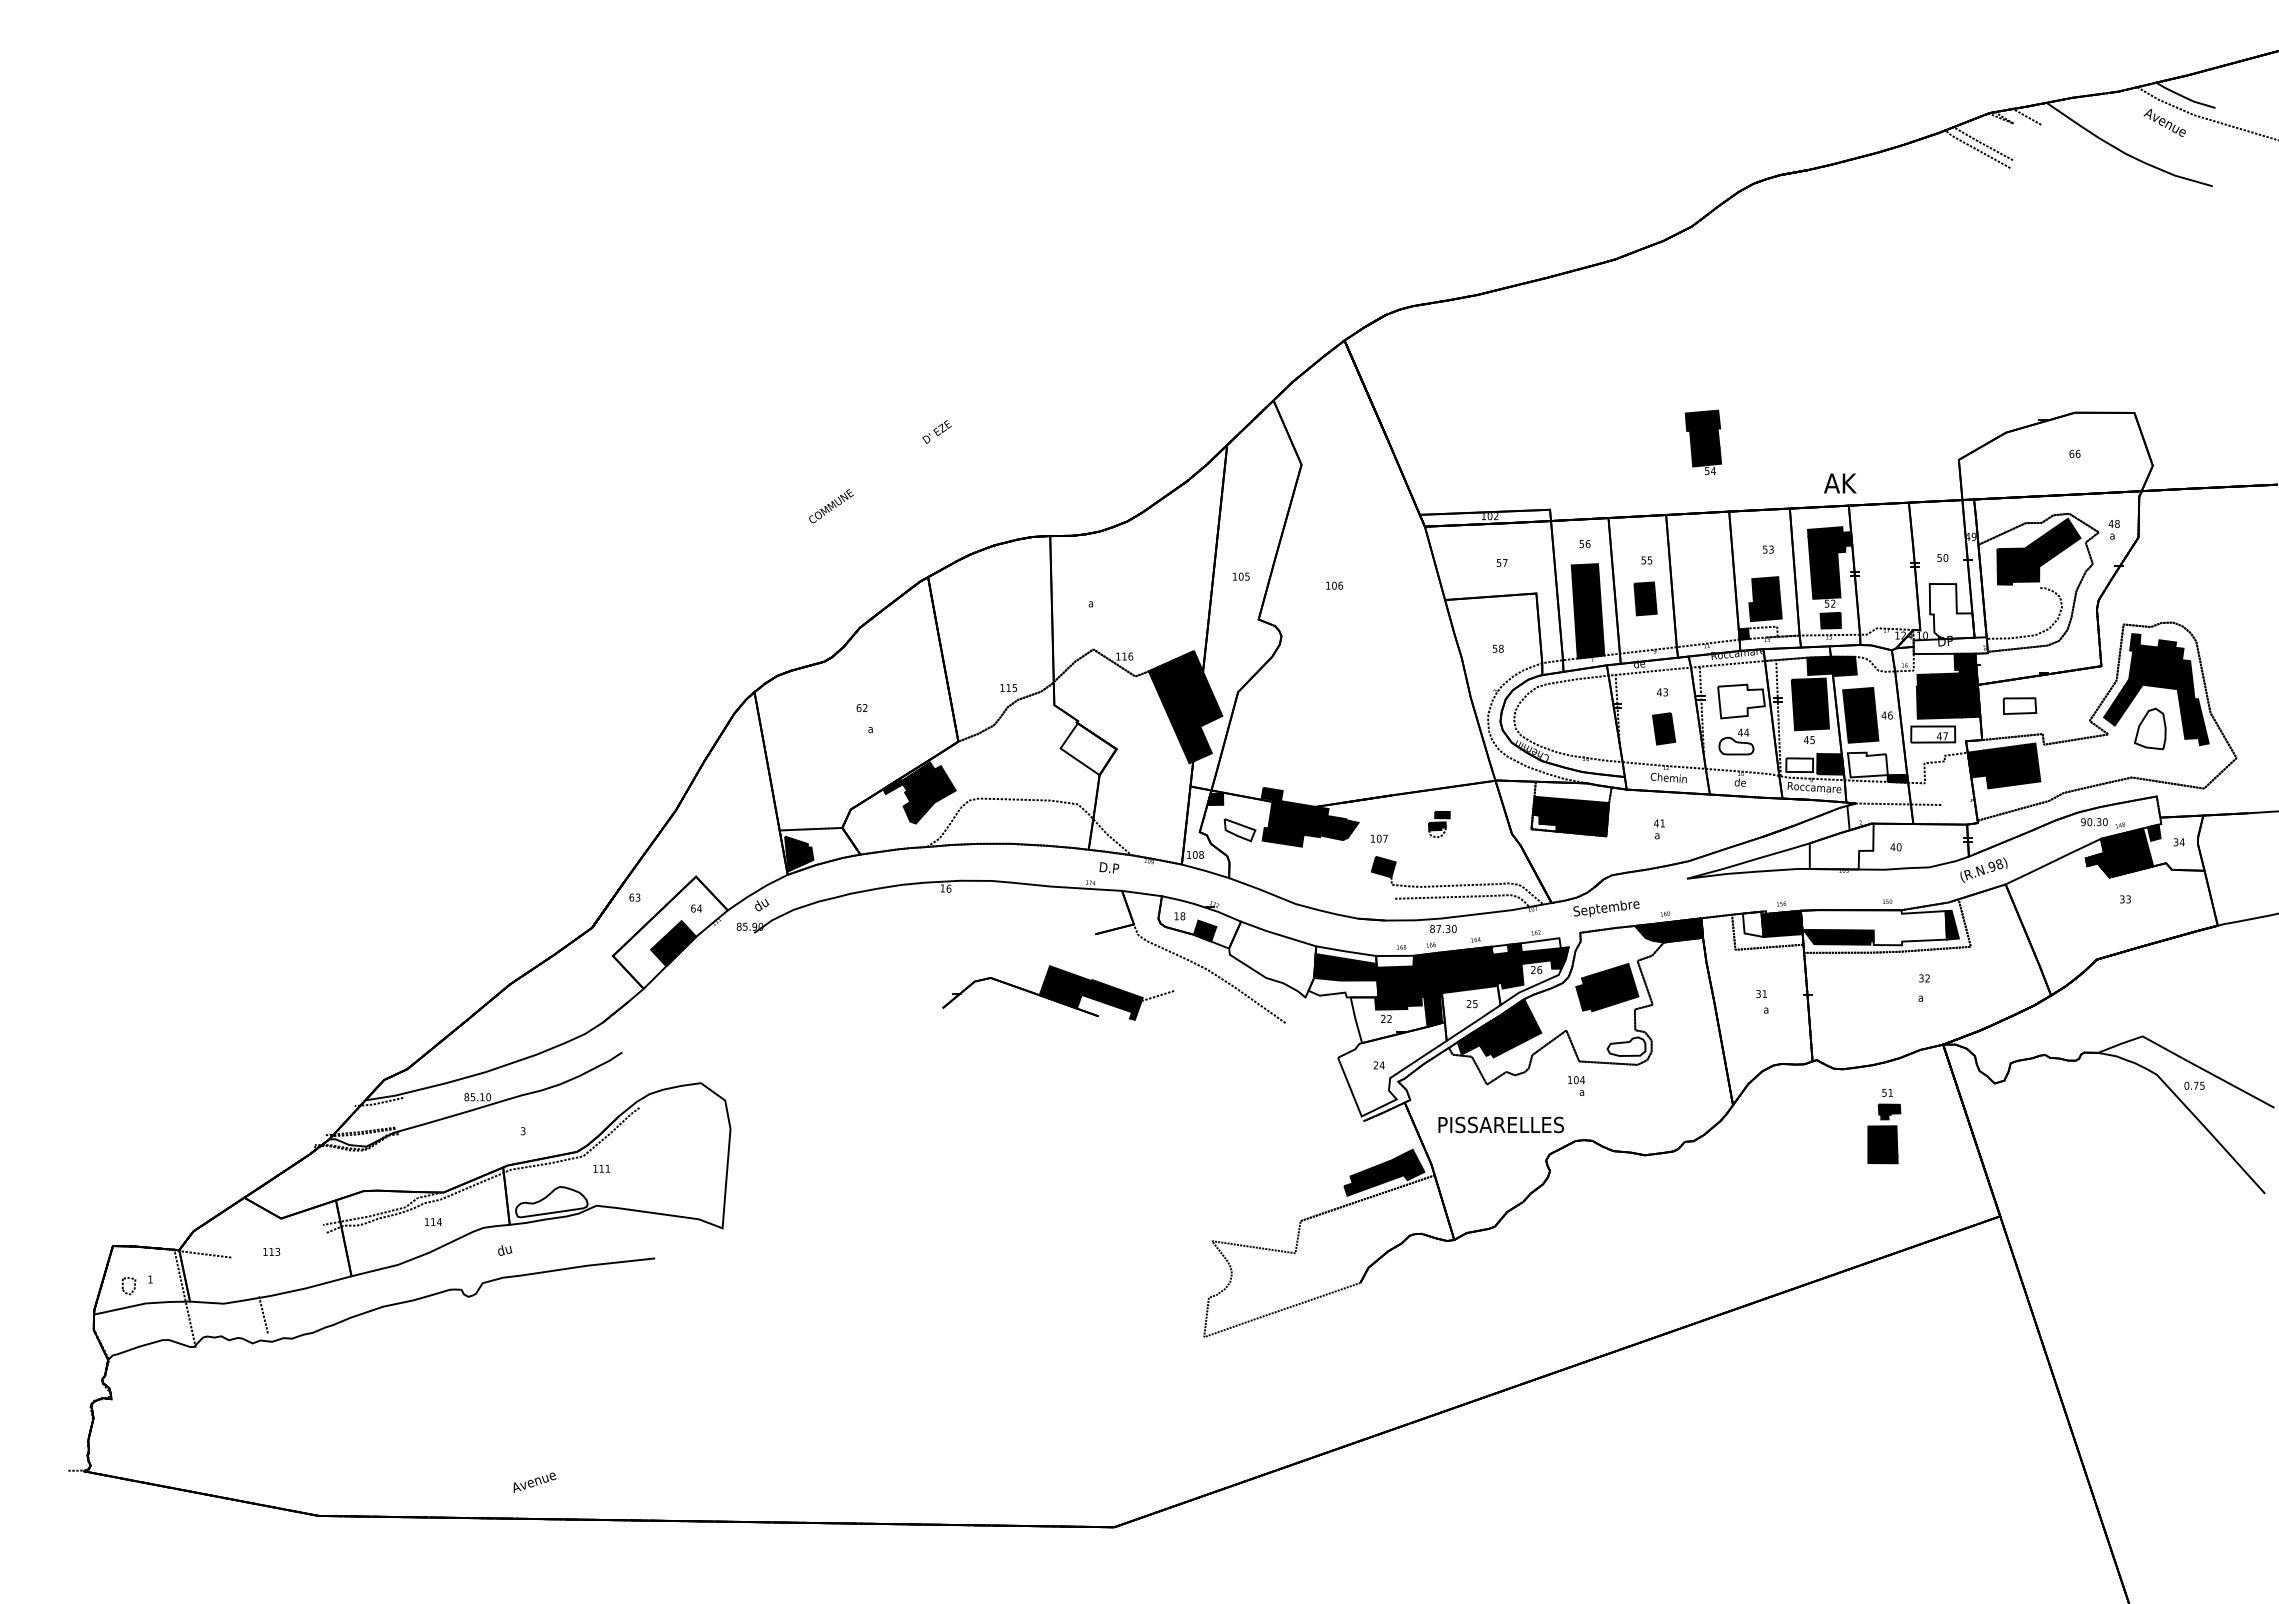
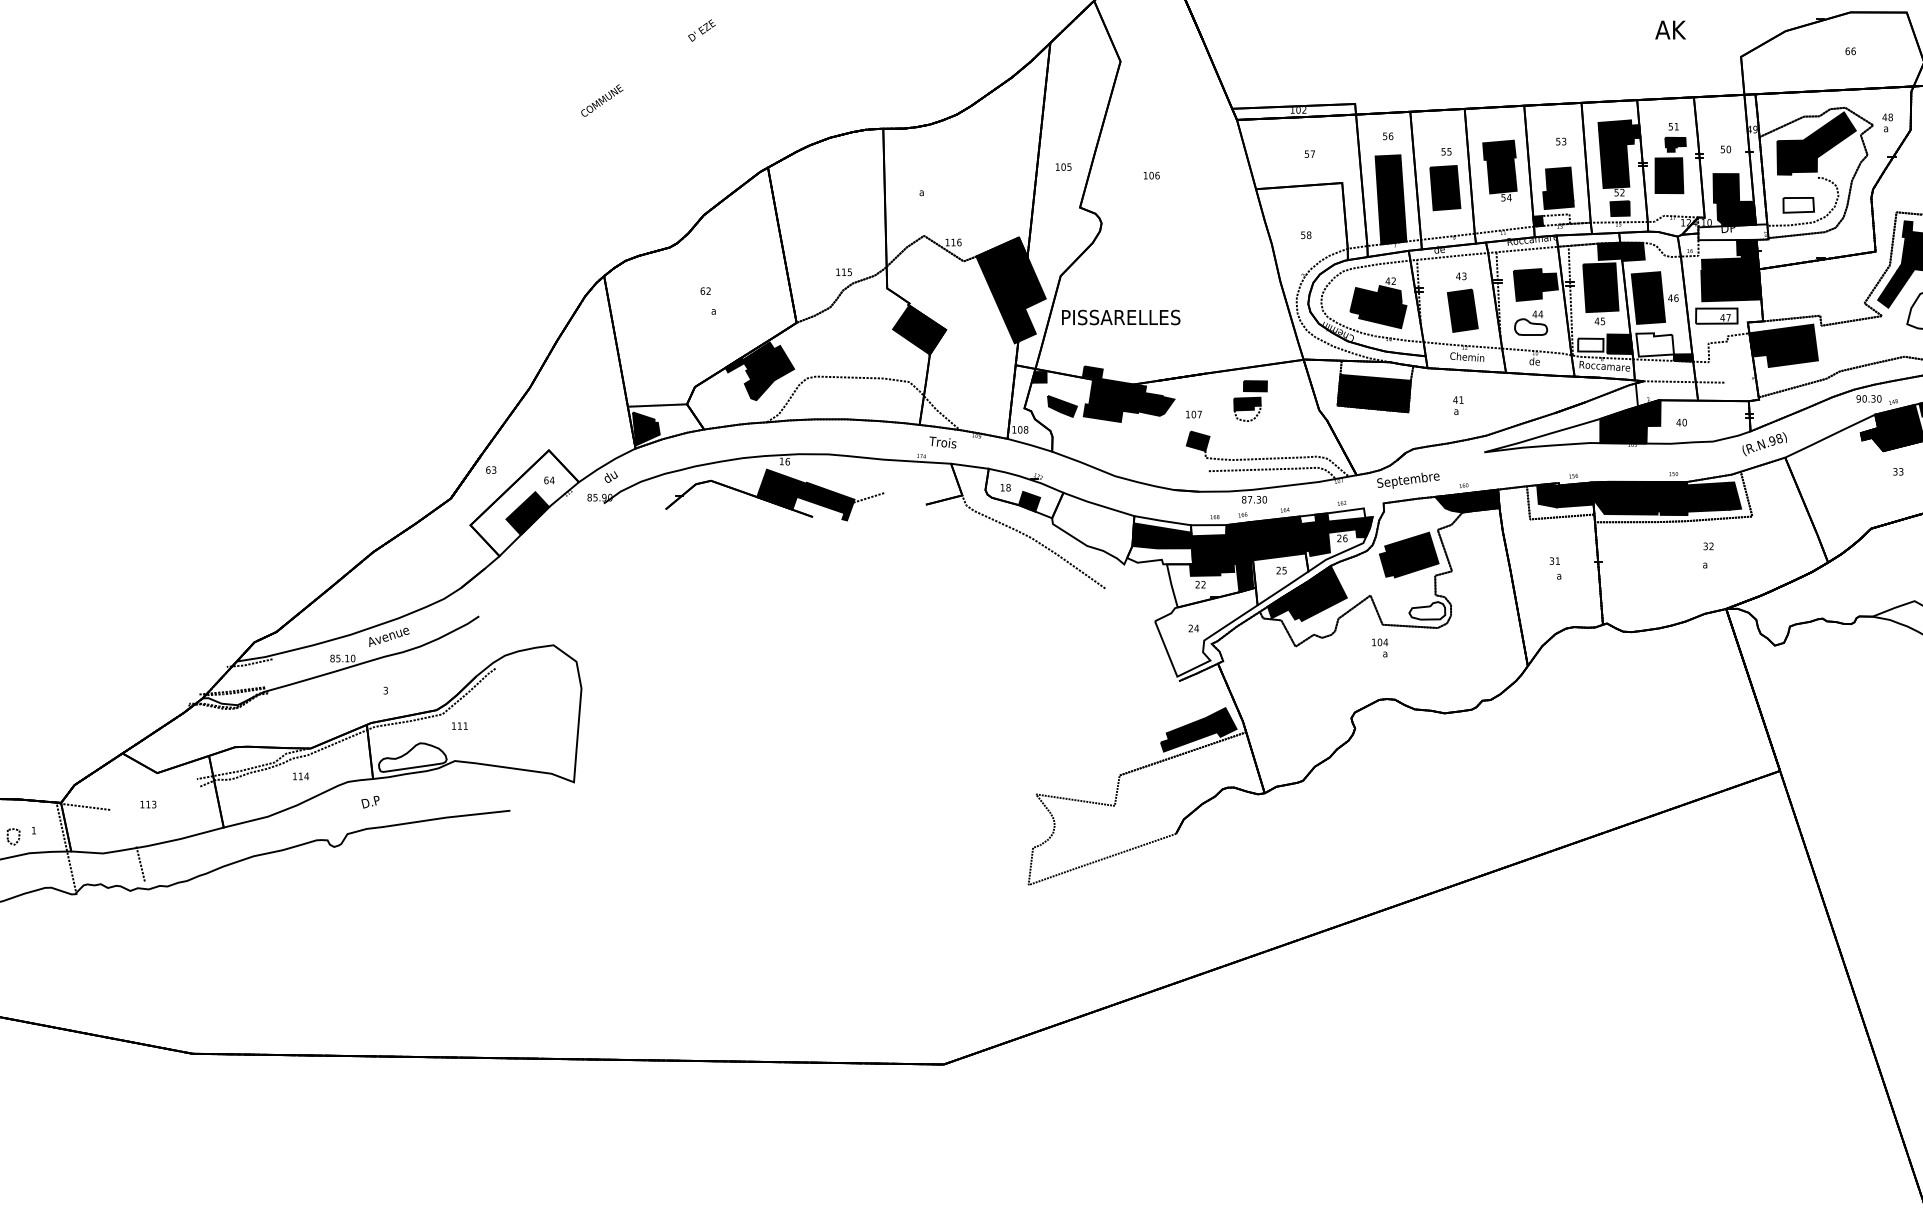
part: (1703, 442) -> (1499, 170), moved
text: (880, 471) -> (648, 67), moved
text: (1840, 483) -> (1670, 30), moved
part: (1645, 598) -> (1445, 187), size x1.43
fill: (1951, 611) -> (1734, 200), added
fill: (1741, 701) -> (1535, 284), added
part: (2019, 705) -> (1798, 204), moved
part: (1574, 720) -> (1378, 302), added
part: (1663, 728) -> (1462, 310), size x1.43
fill: (1088, 749) -> (919, 330), added
fill: (1543, 822) -> (1348, 399), added
part: (1439, 824) -> (1250, 401), size x1.67
fill: (1239, 830) -> (1061, 406), added
fill: (1841, 846) -> (1630, 421), added
text: (1113, 868) -> (943, 442), D.P -> Trois
fill: (1752, 924) -> (1546, 495), added
fill: (1873, 927) -> (1660, 498), added
part: (1058, 992) -> (774, 494), moved
text: (1500, 1124) -> (1120, 317), moved
part: (1884, 1126) -> (1670, 158), moved
text: (506, 1249) -> (370, 802), du -> D.P
text: (534, 1482) -> (388, 637), moved

